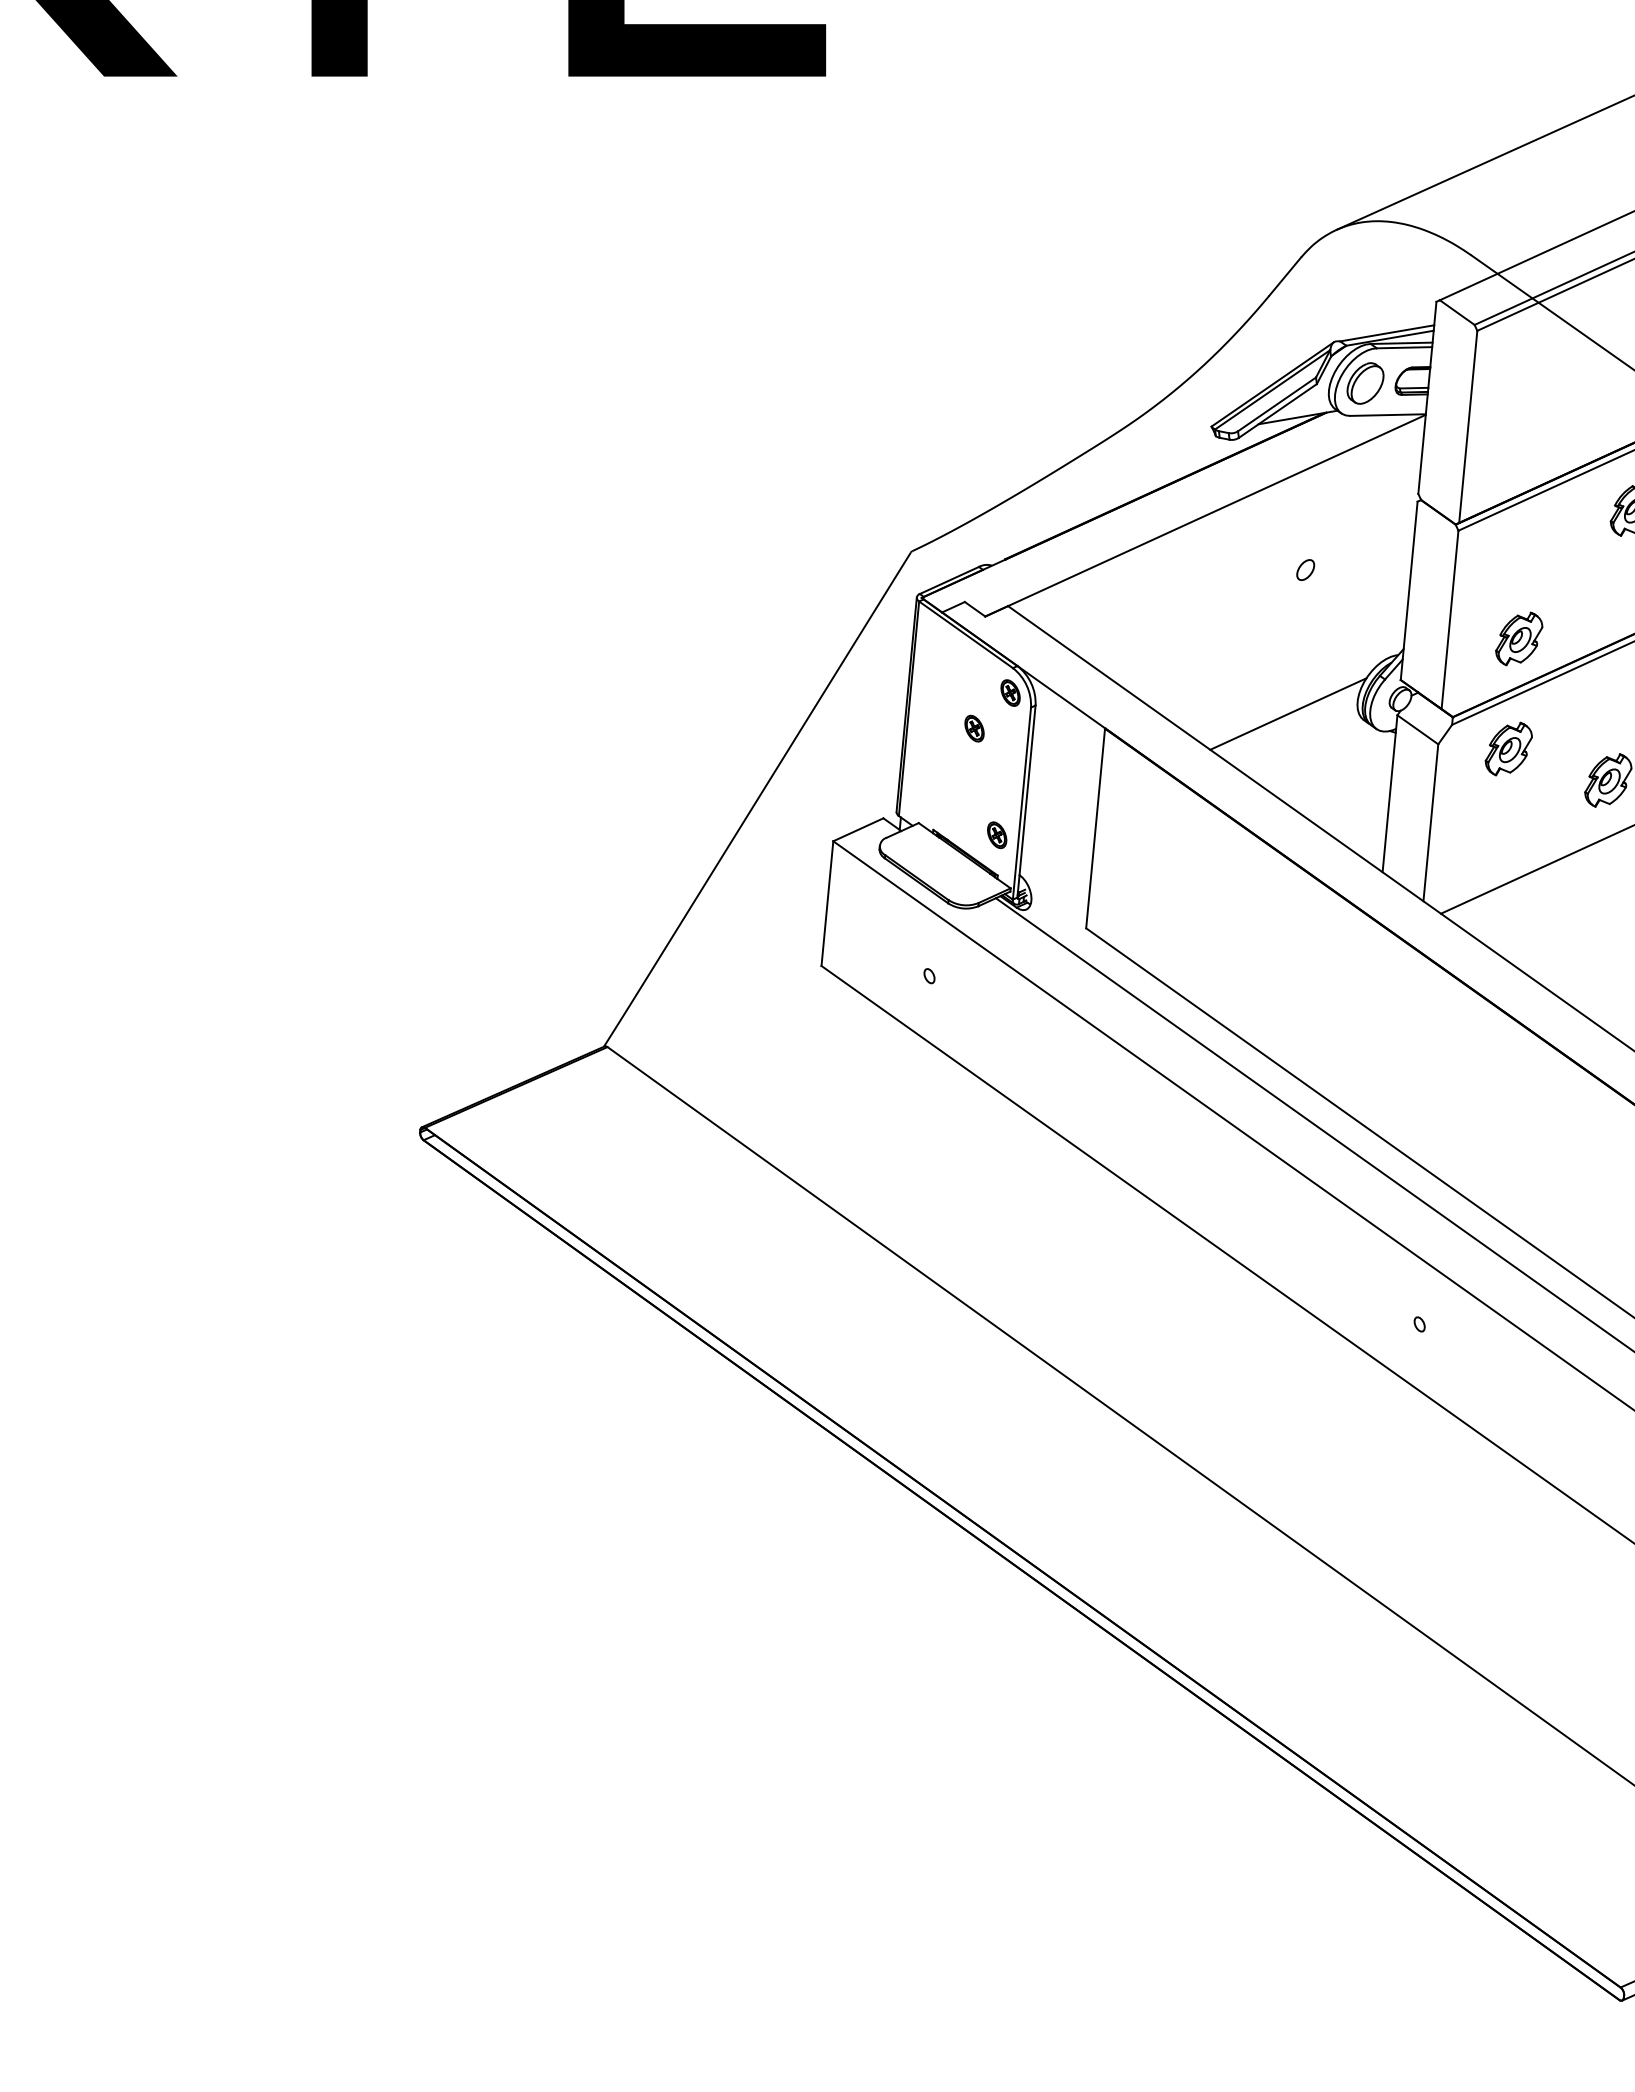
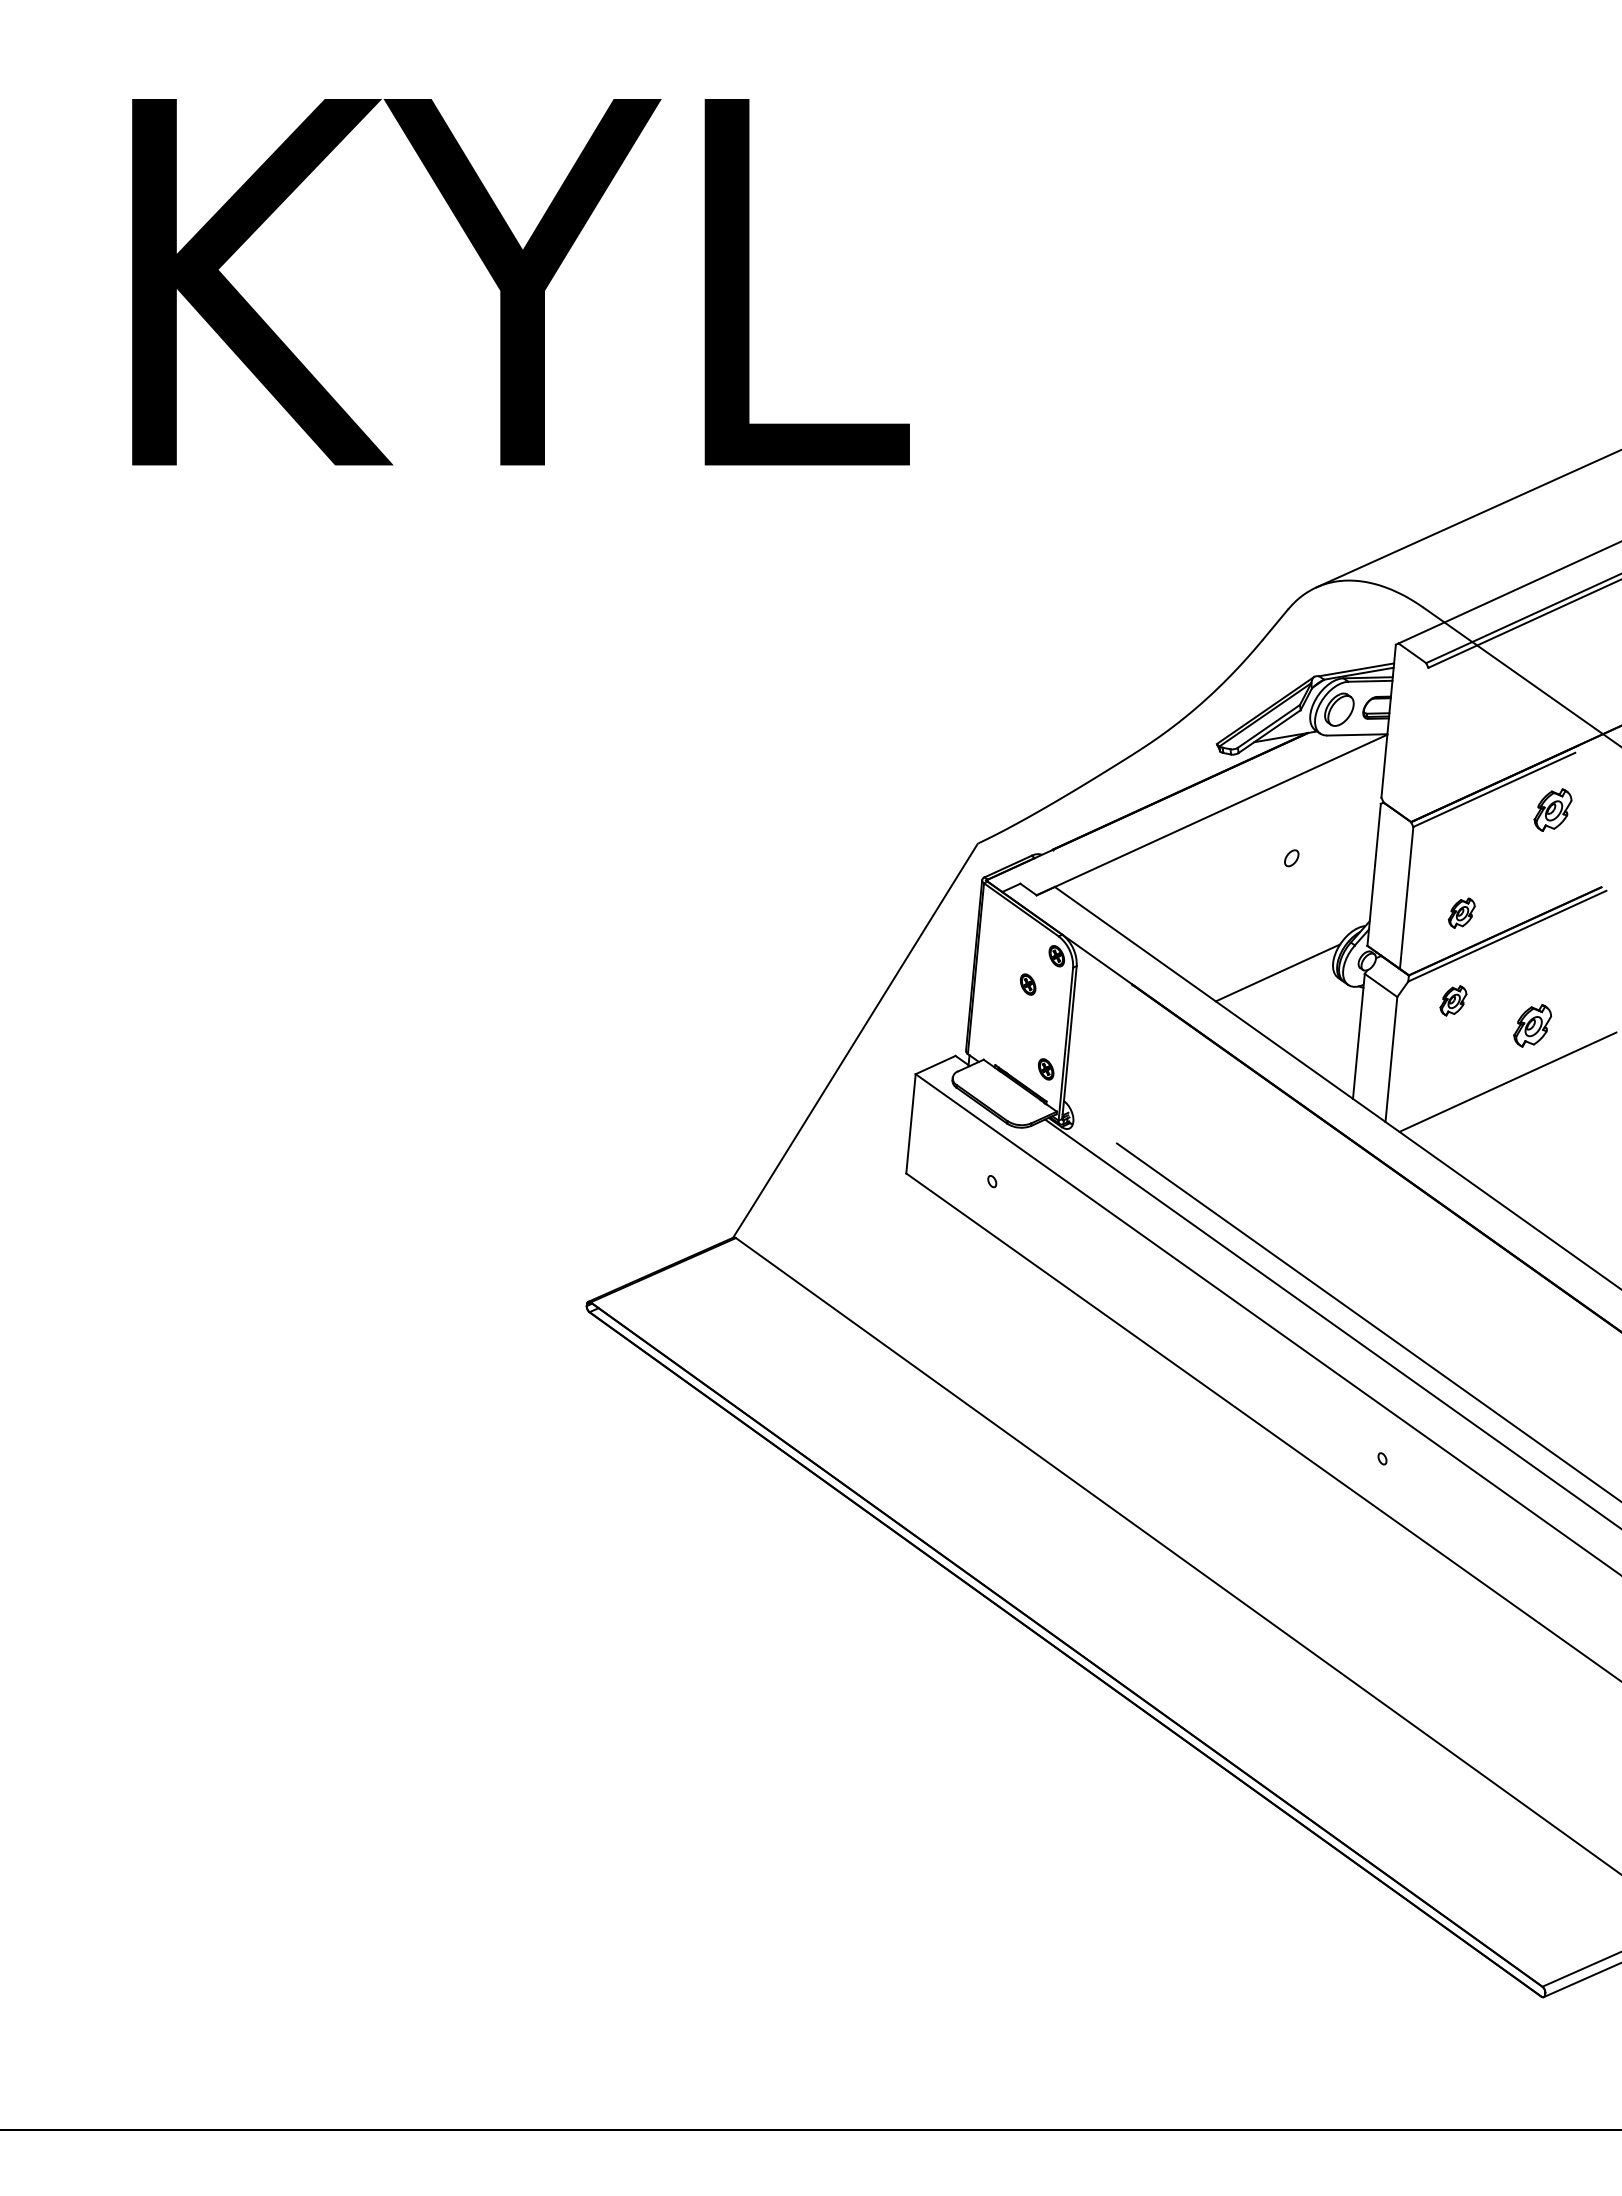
line: (1467, 425) -> (1420, 743), removed
part: (1518, 638) -> (1461, 912), size x0.7
part: (1508, 748) -> (1453, 1000), size x0.7
line: (1095, 827) -> (1124, 1063), removed

